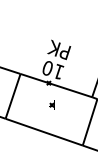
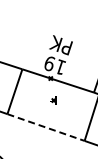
text: (47, 68) -> (49, 63), 10 -> 19
line: (44, 132) -> (46, 127), solid -> dashed

